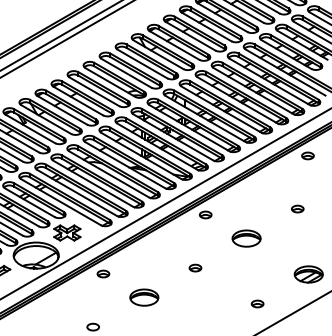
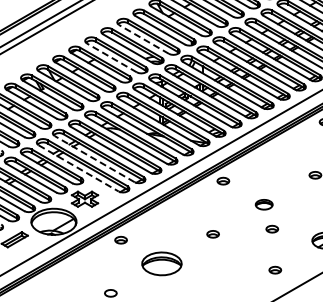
line: (126, 73) -> (144, 39), solid -> dashed
line: (94, 91) -> (112, 57), solid -> dashed
line: (76, 192) -> (94, 158), solid -> dashed
line: (61, 202) -> (79, 168), solid -> dashed
part: (246, 238) -> (264, 204), size x0.6
part: (254, 262) -> (272, 228), added
part: (144, 297) -> (162, 263), size x1.4

